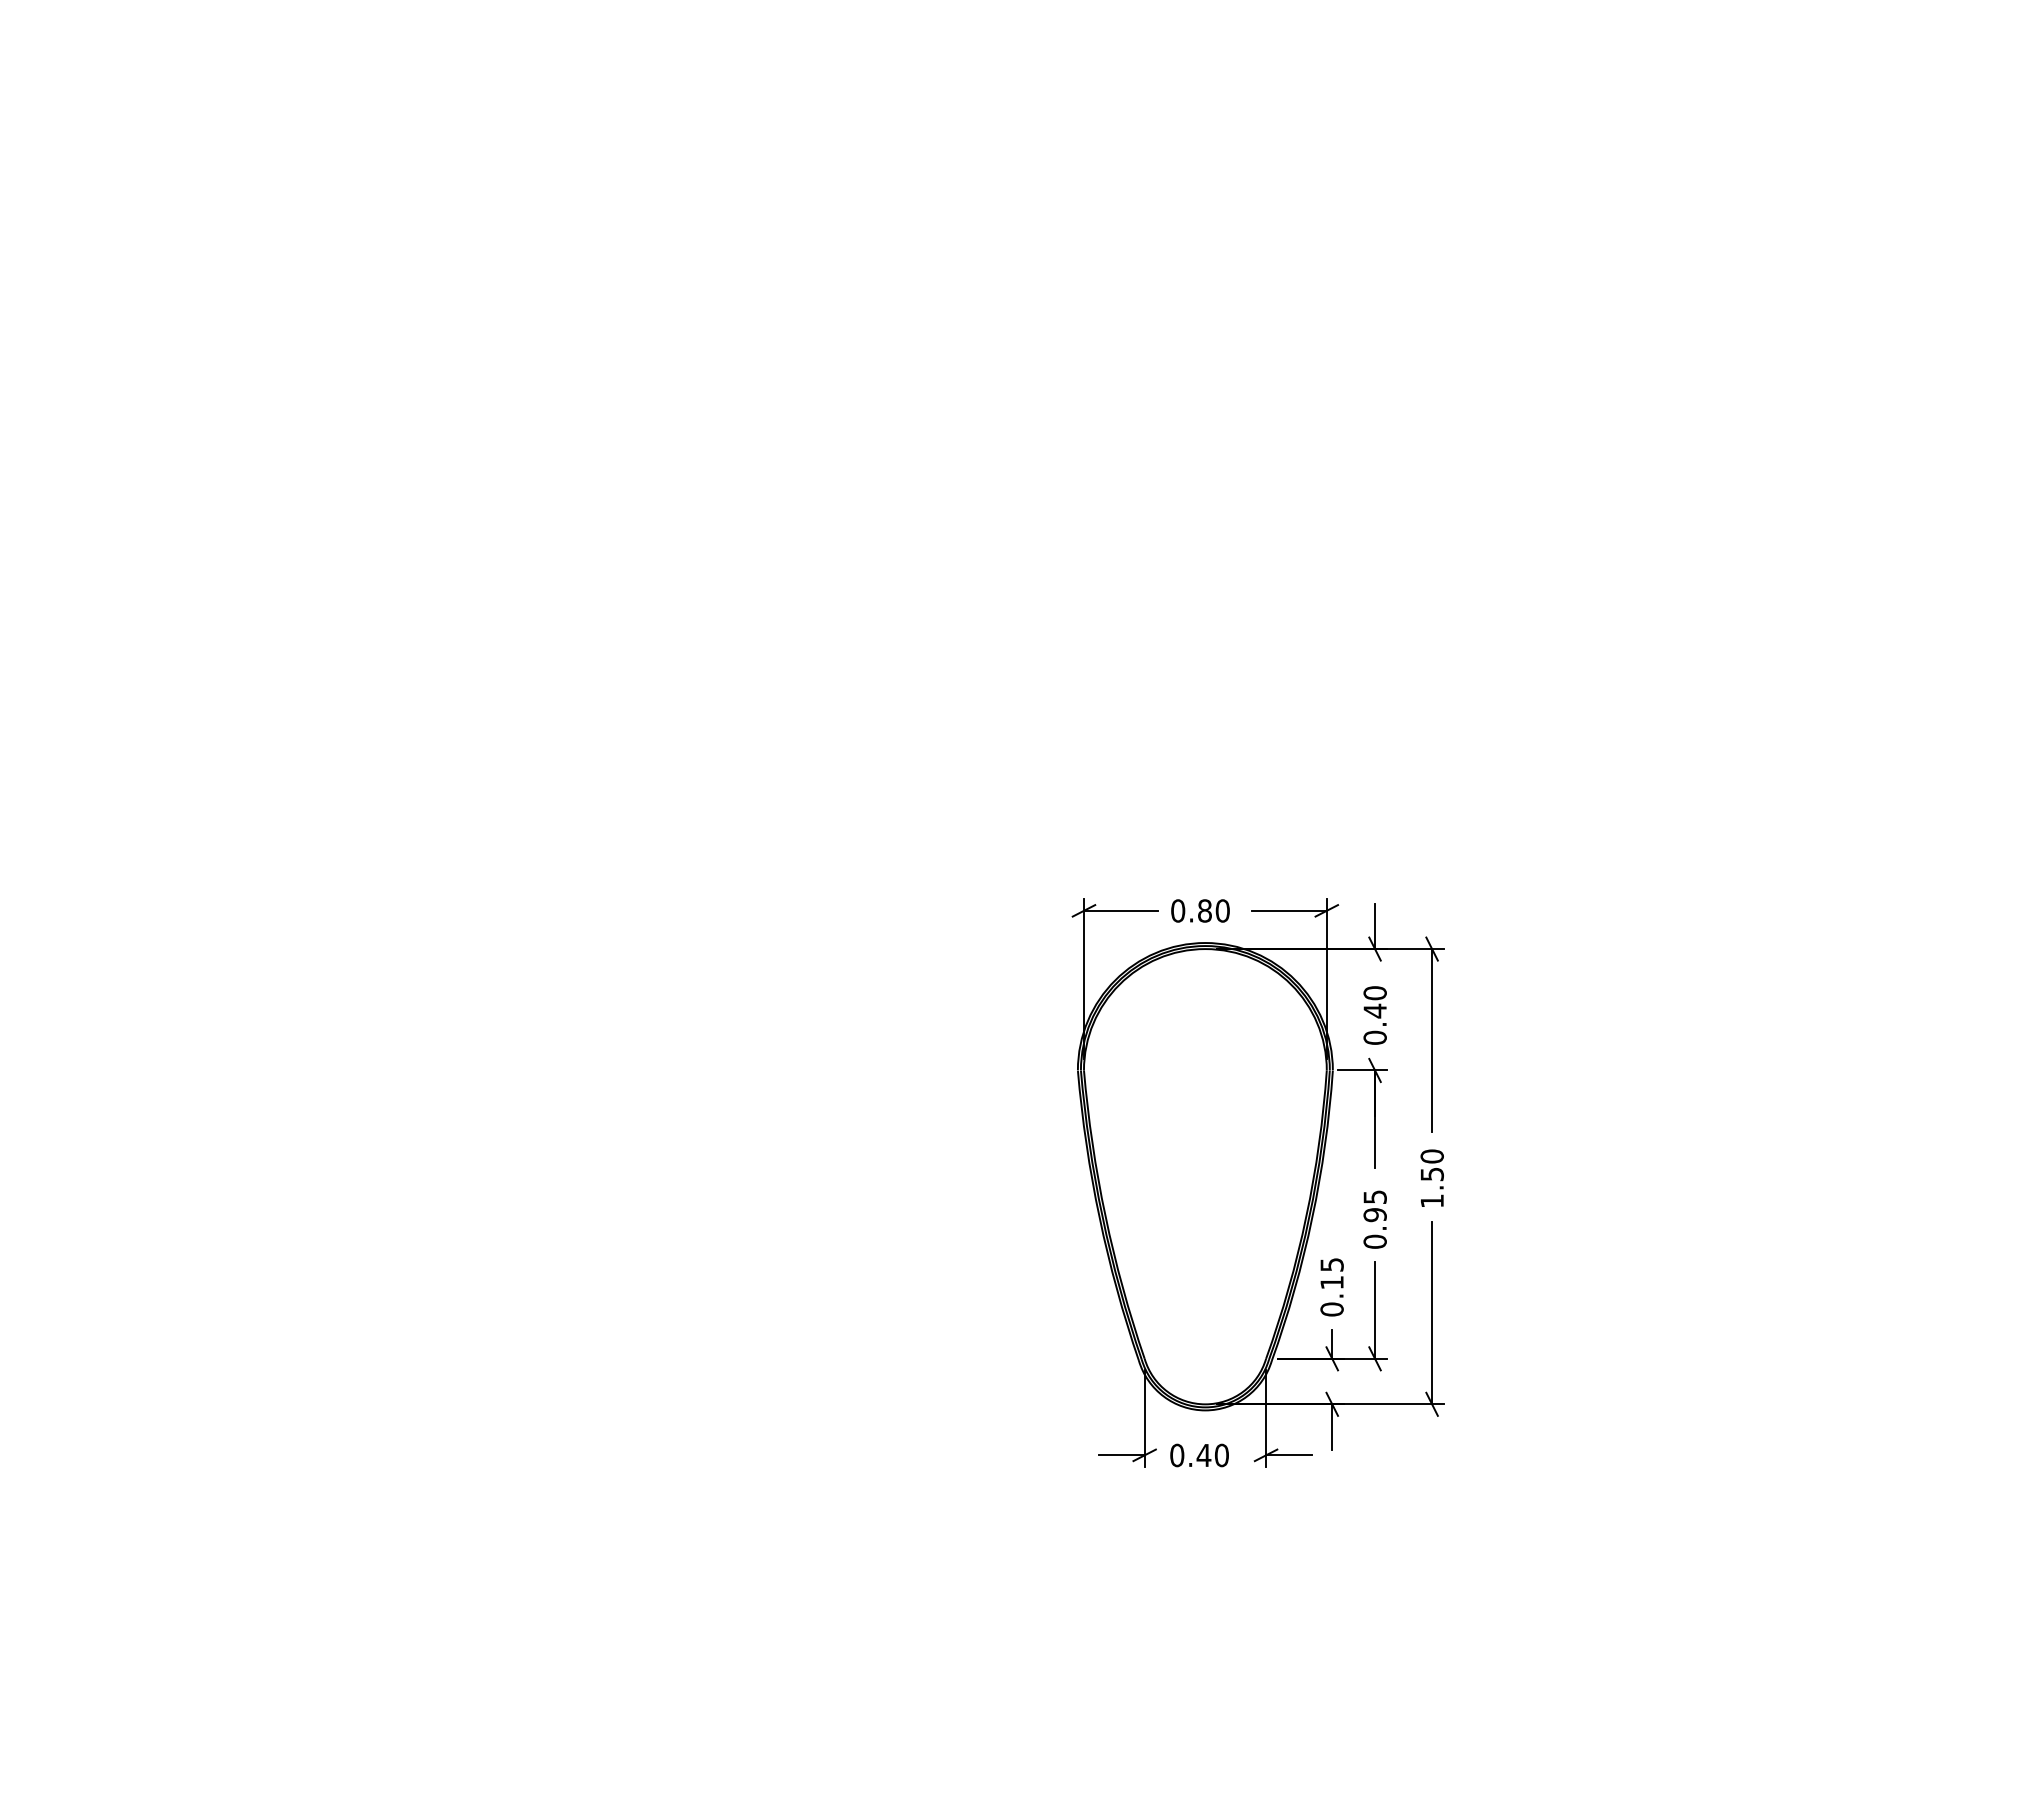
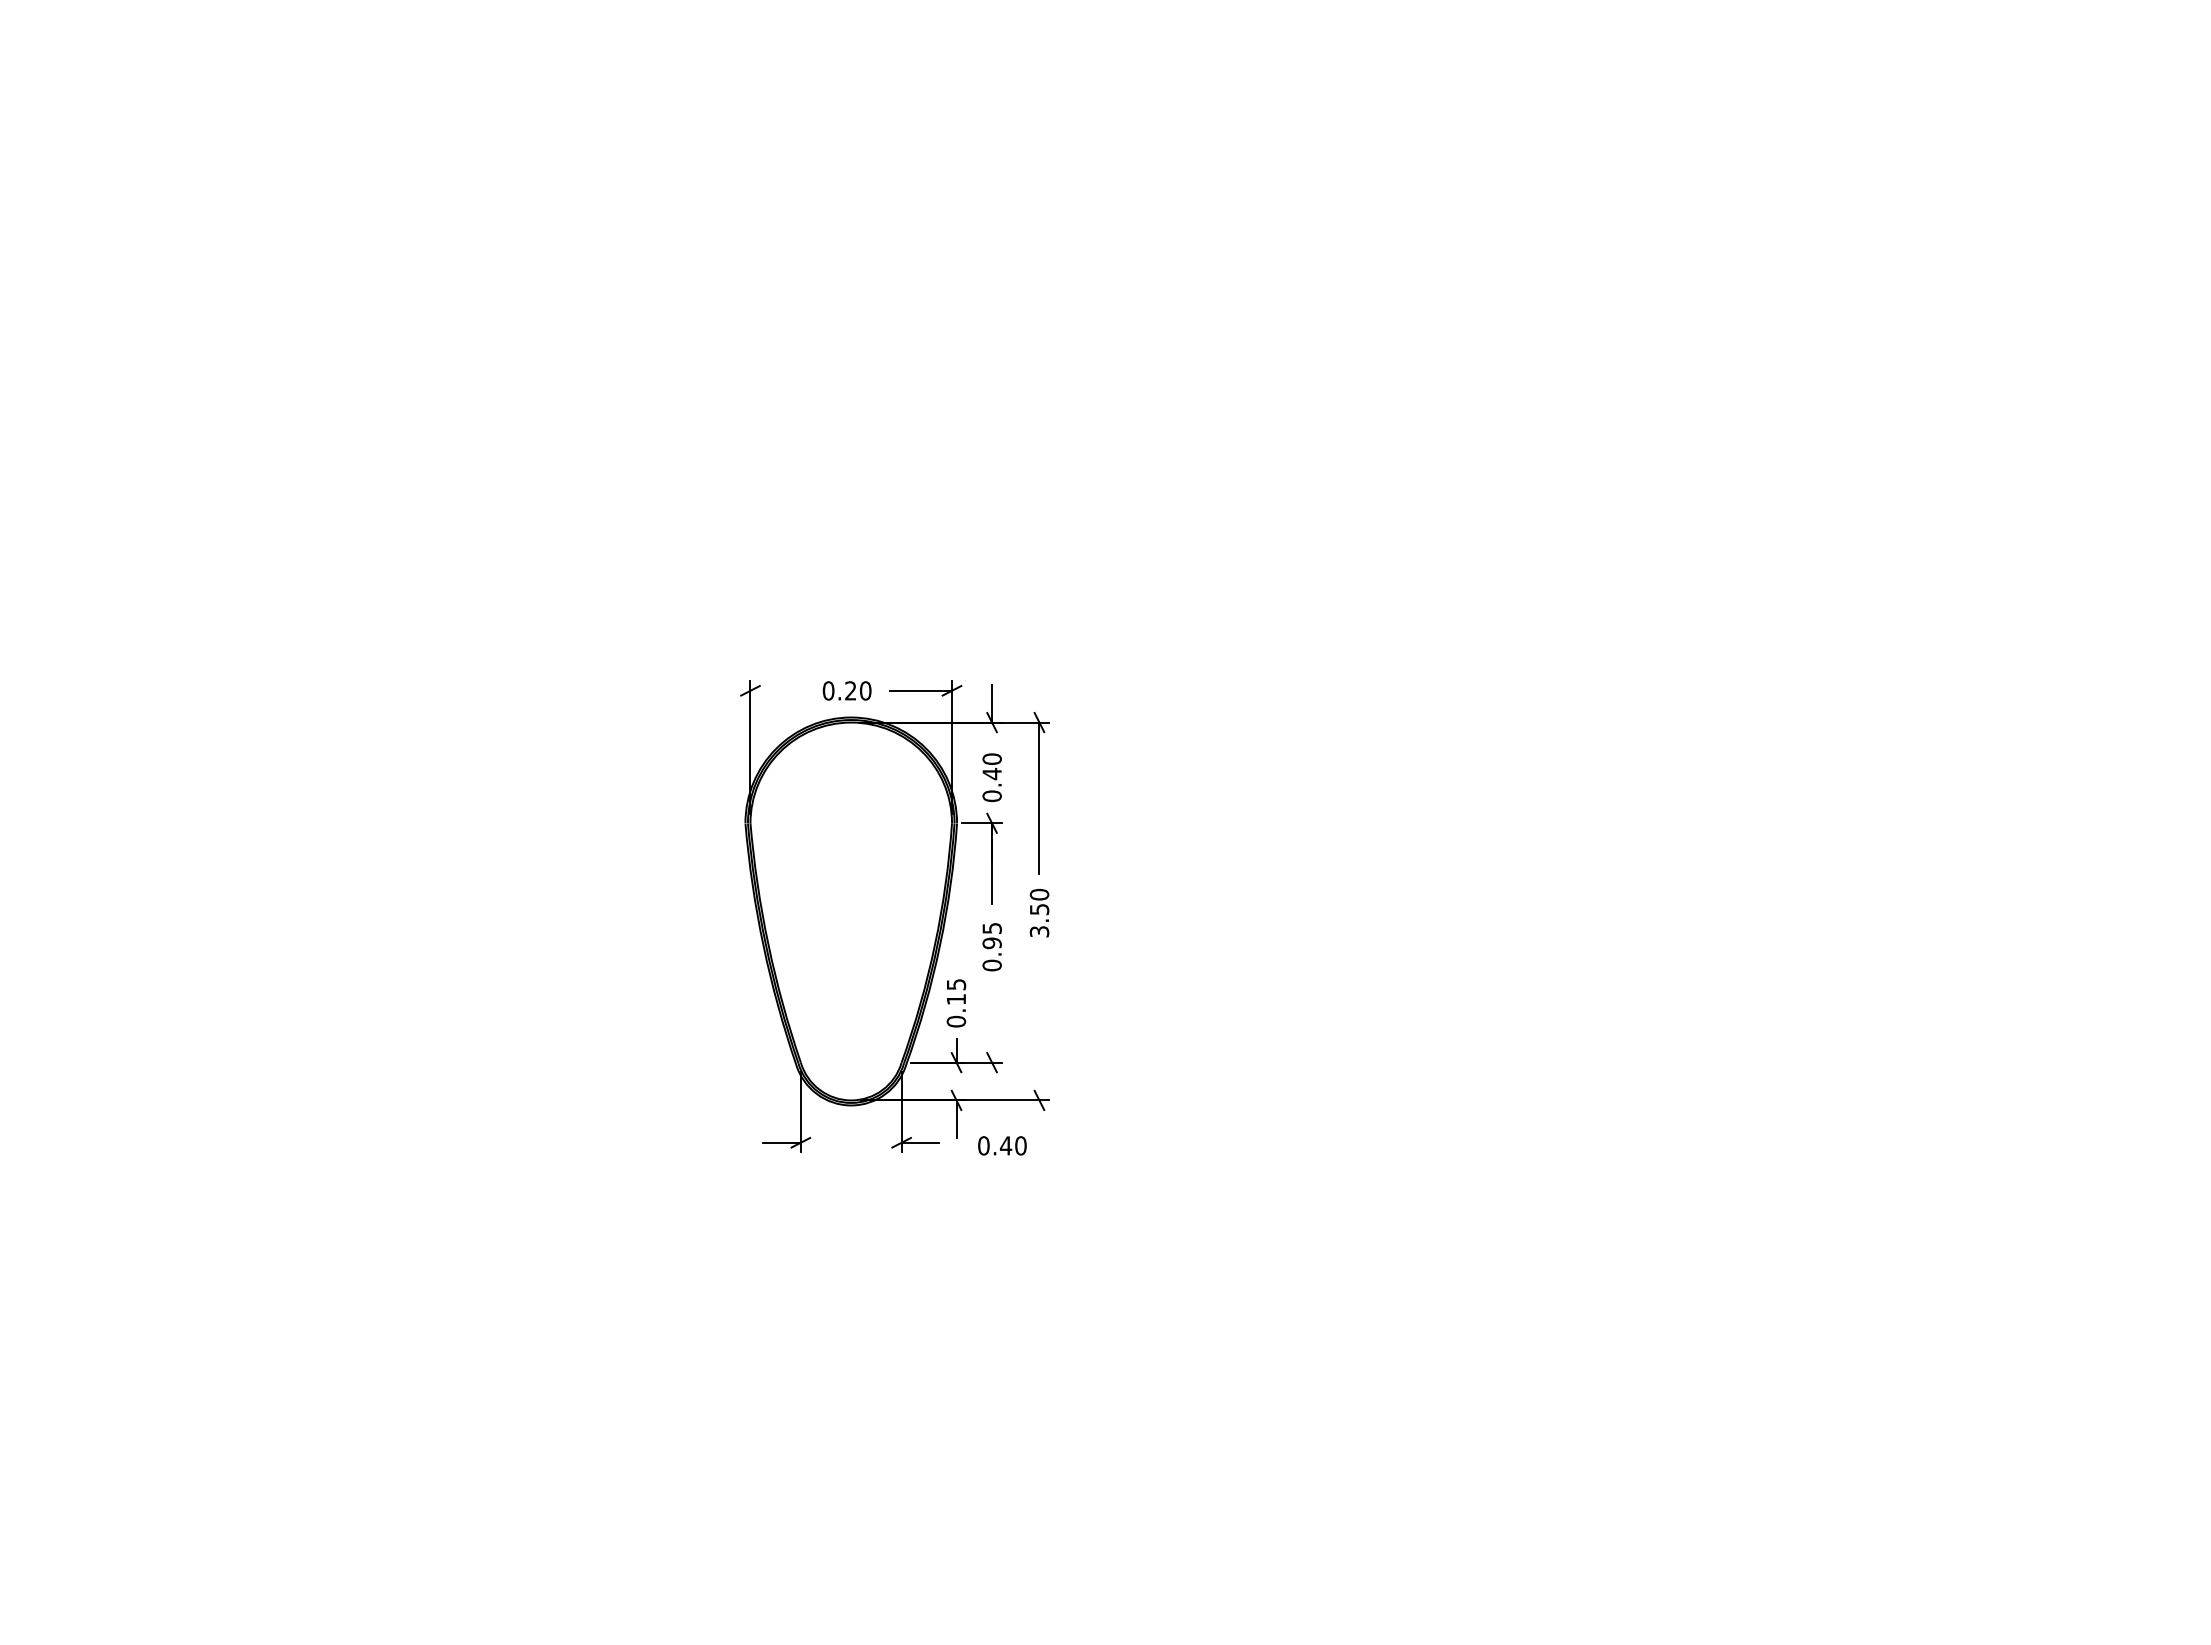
line: (1120, 910) -> (780, 690), removed
text: (1204, 910) -> (850, 690), 0.80 -> 0.20
text: (1432, 1200) -> (1039, 931), 1.50 -> 3.50
line: (1375, 1310) -> (992, 1022), removed
line: (1432, 1312) -> (1039, 1024), removed
text: (1199, 1455) -> (1002, 1145), moved

